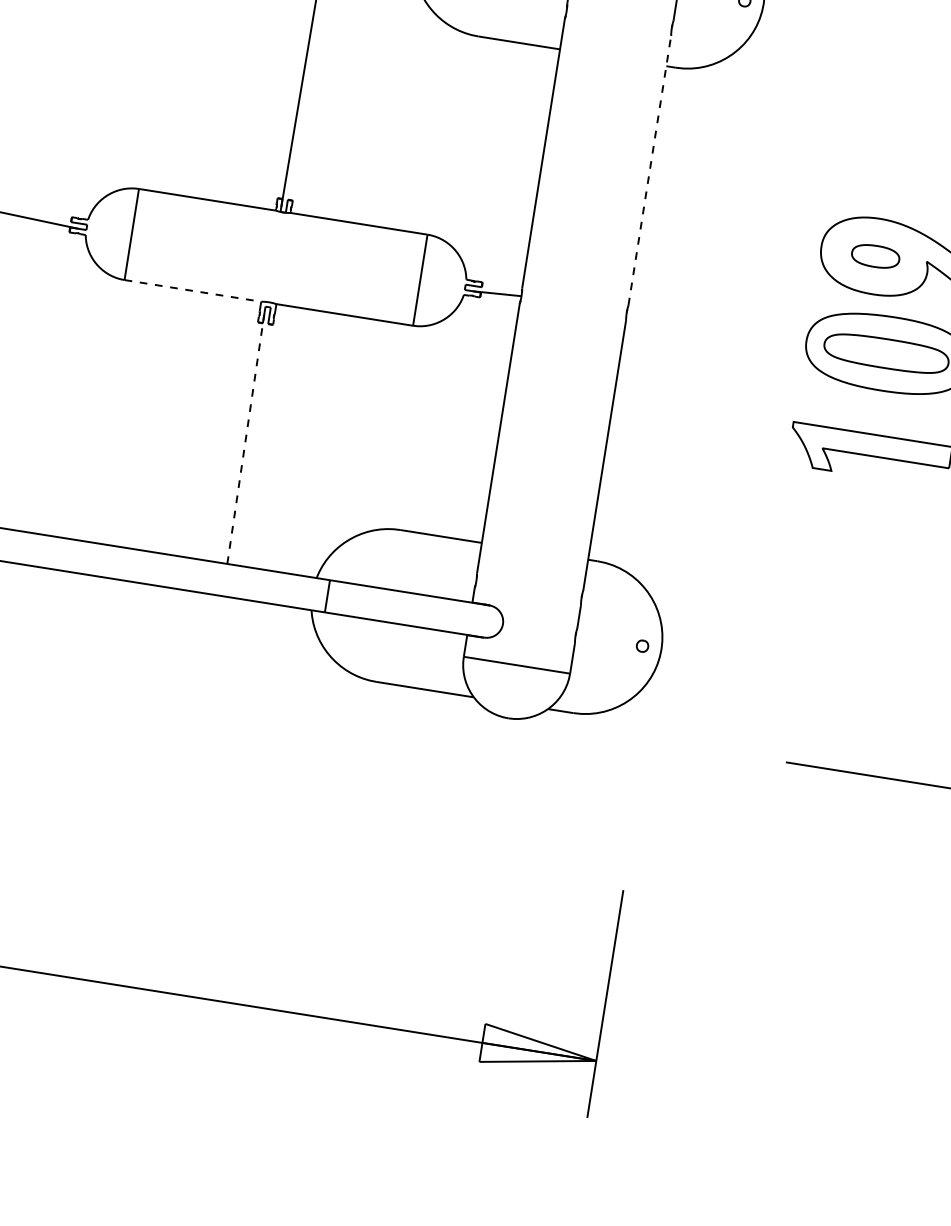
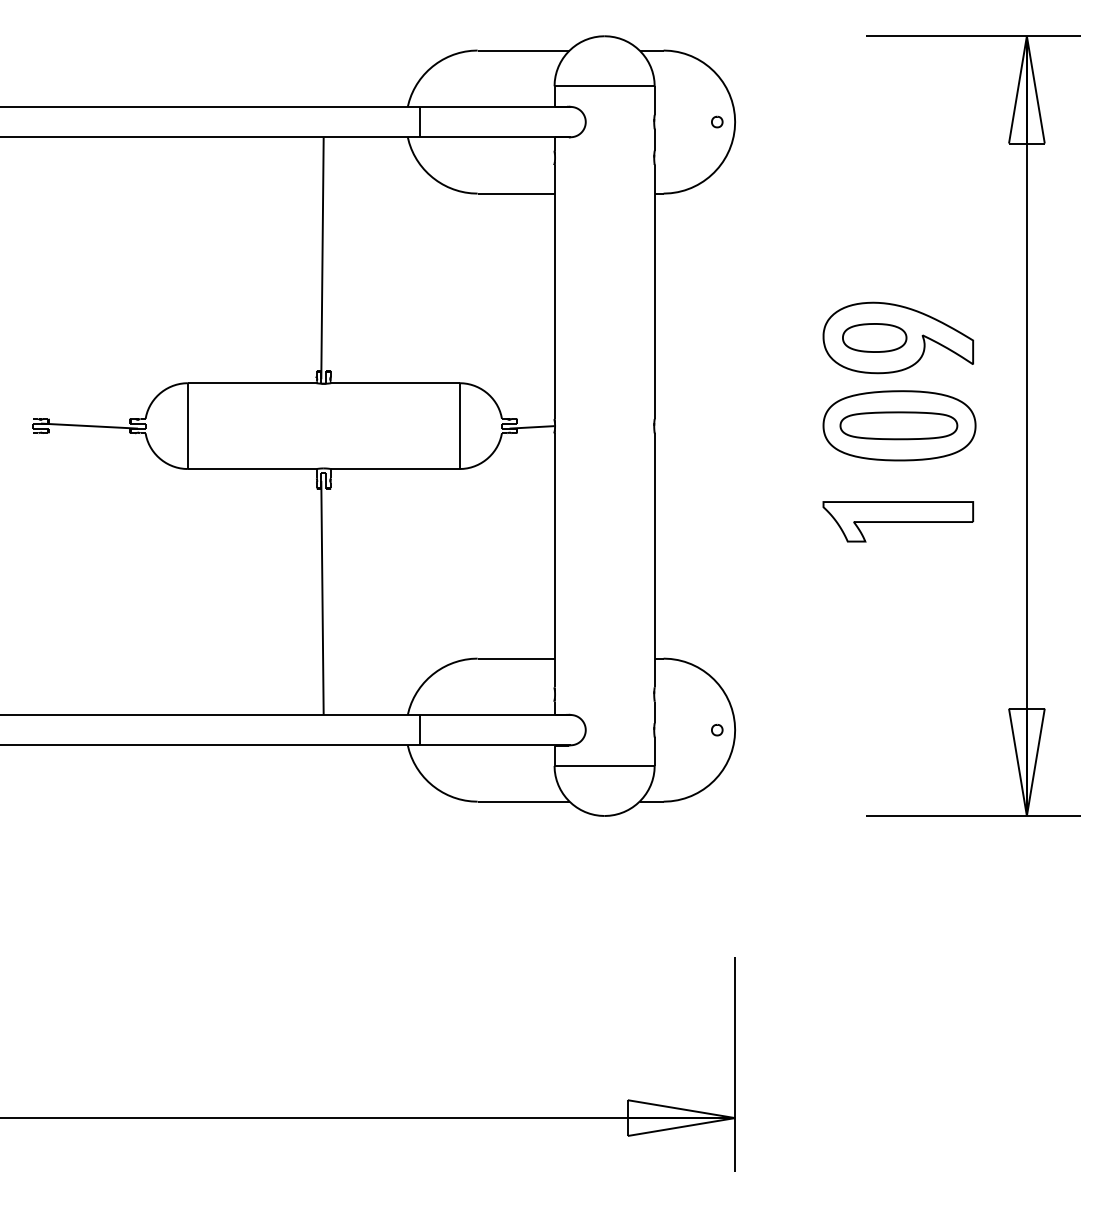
line: (649, 170) -> (654, 291), dashed -> solid
part: (875, 255) -> (874, 337), size x1.43
line: (193, 291) -> (252, 469), dashed -> solid
line: (245, 439) -> (322, 597), dashed -> solid

